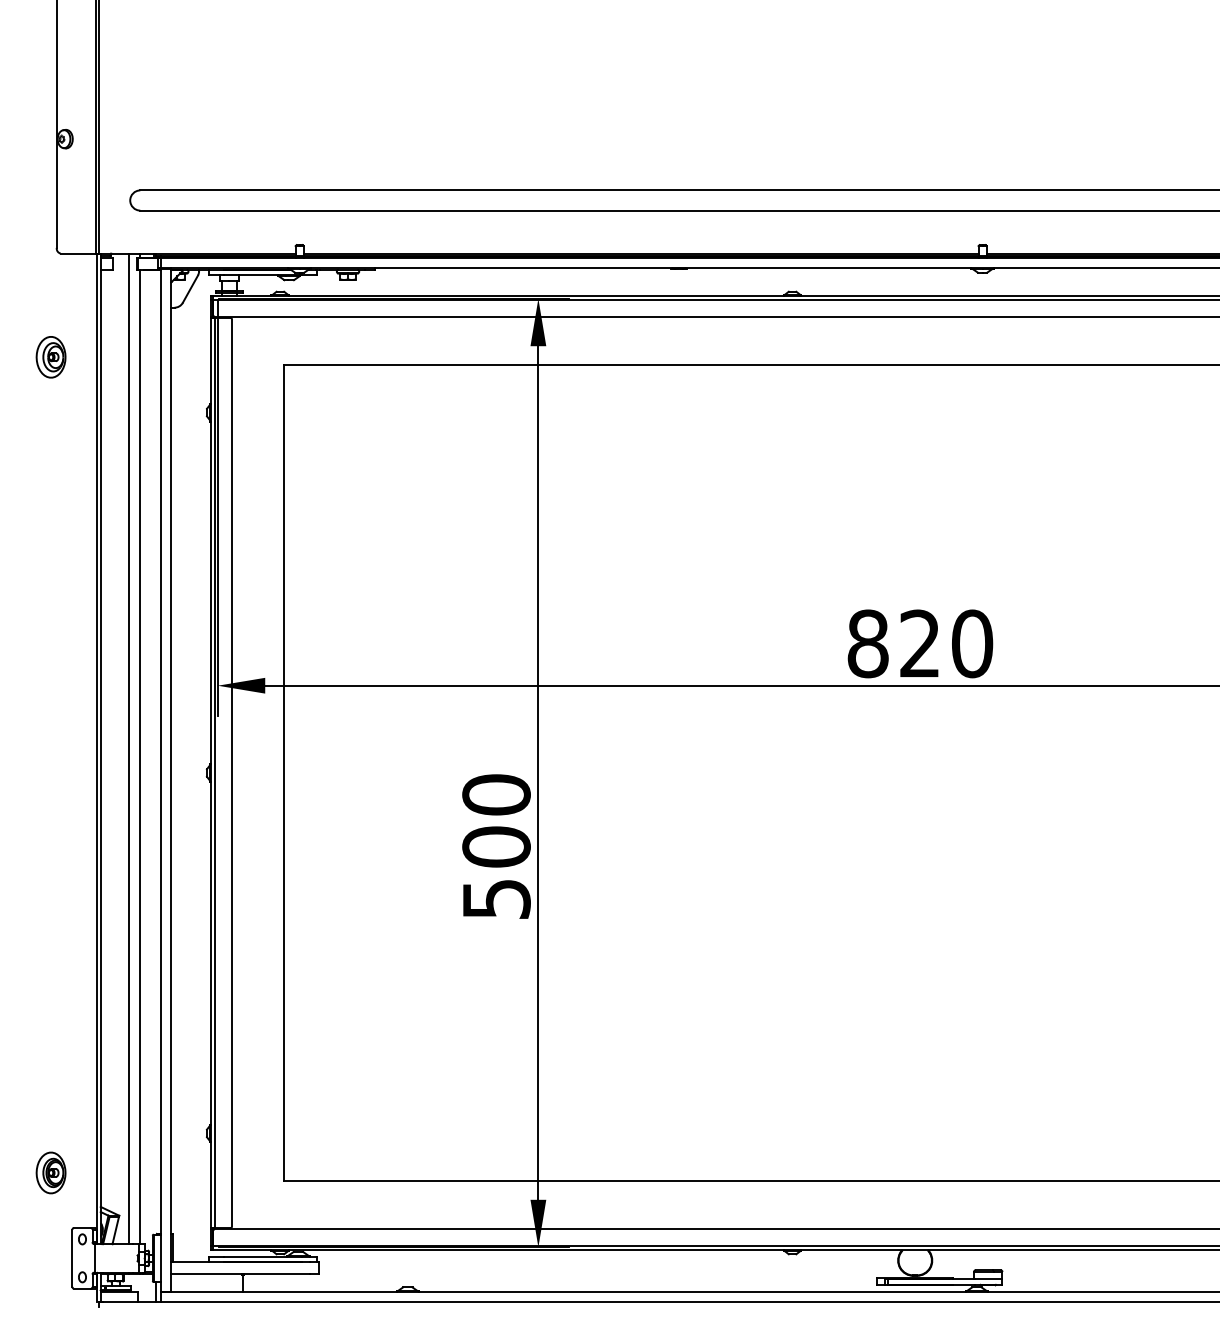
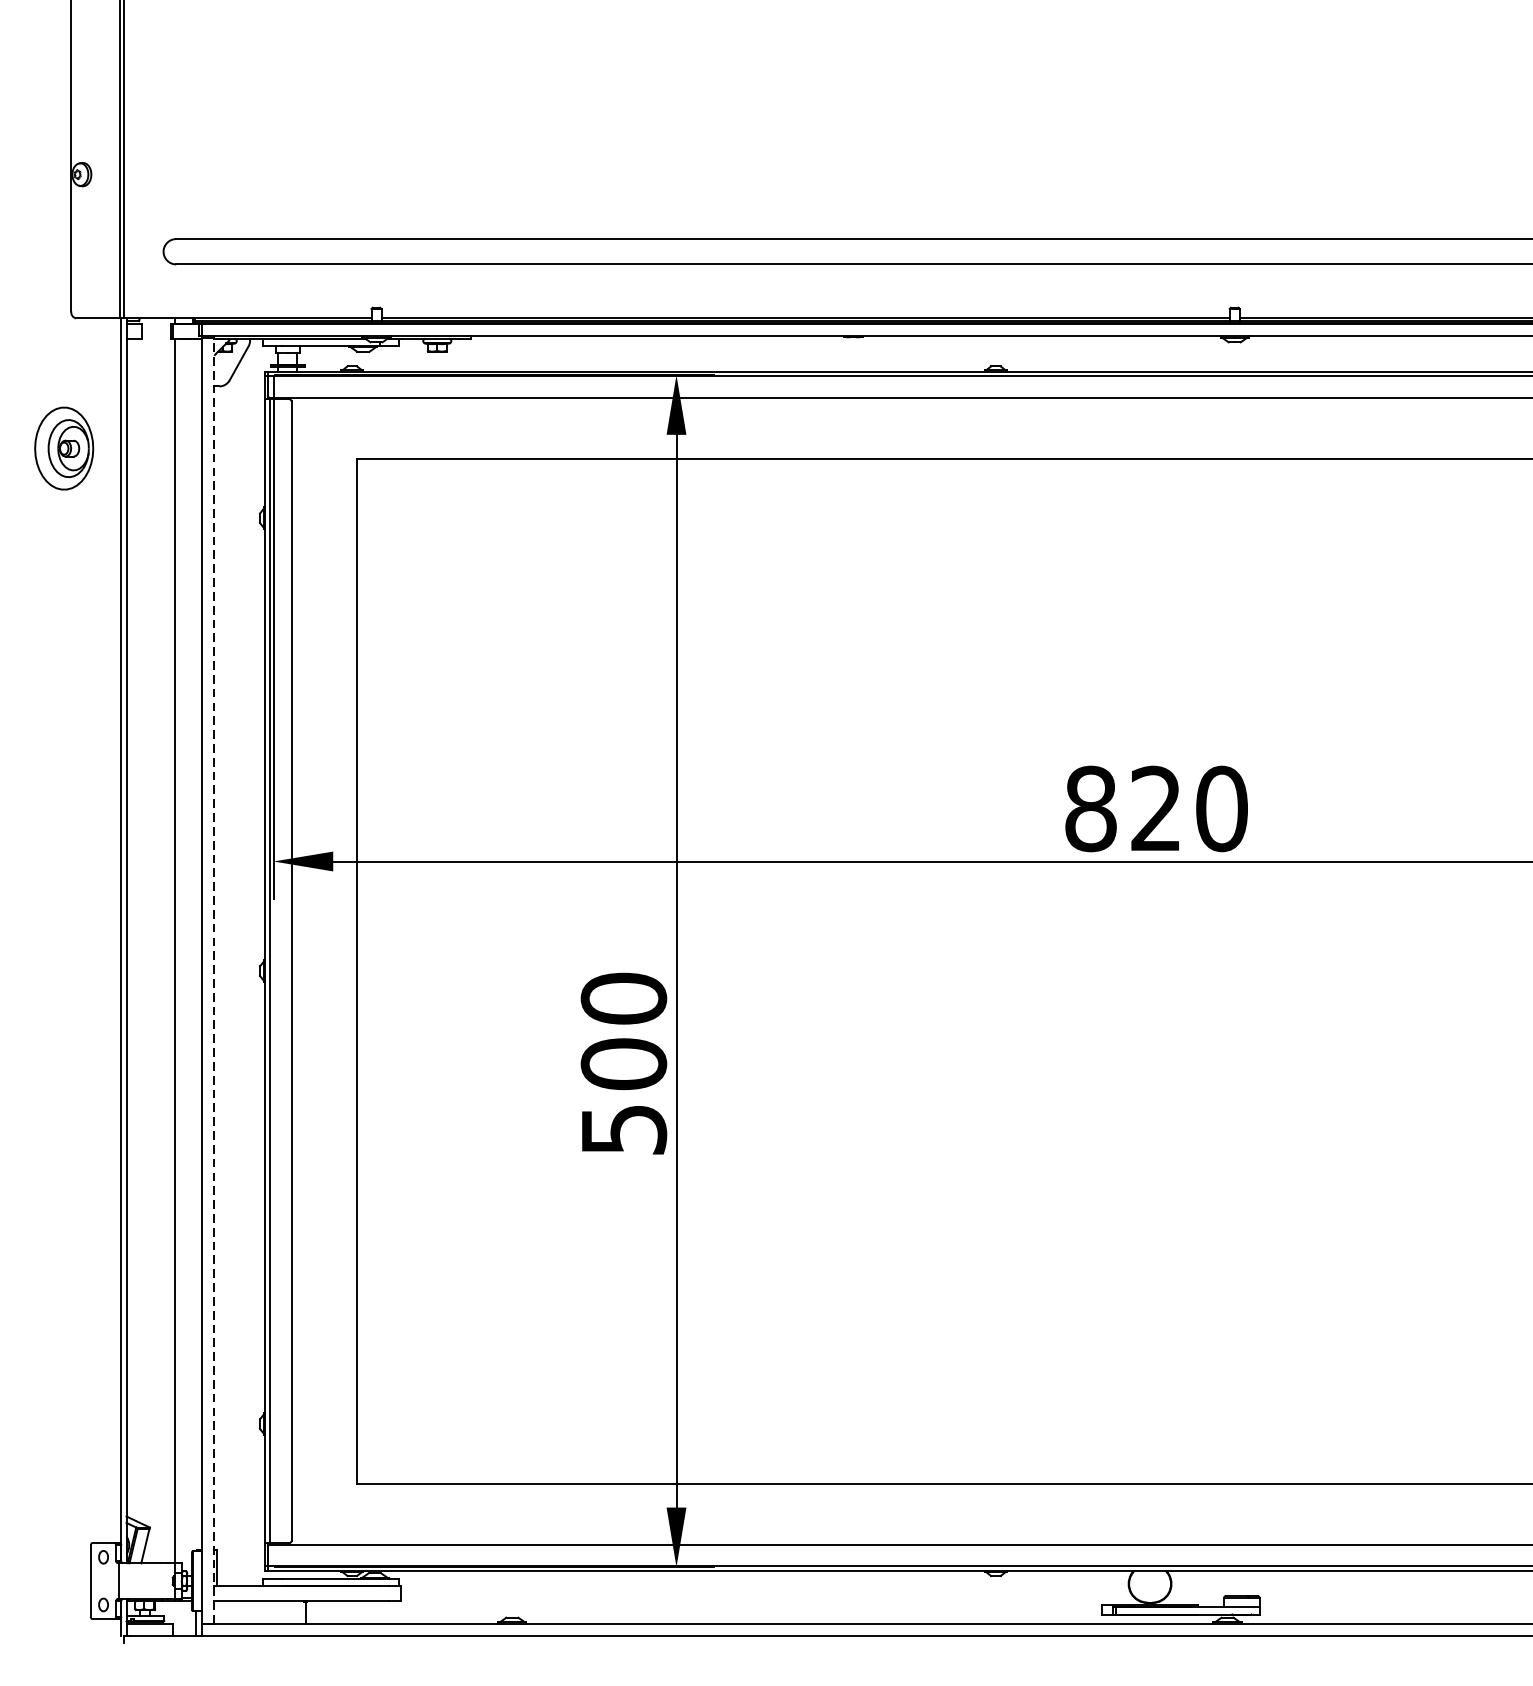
part: (50, 357) -> (63, 449), size x1.6
line: (128, 748) -> (161, 940), removed
line: (170, 780) -> (214, 980), solid -> dashed
part: (50, 1172) -> (63, 1473), removed

